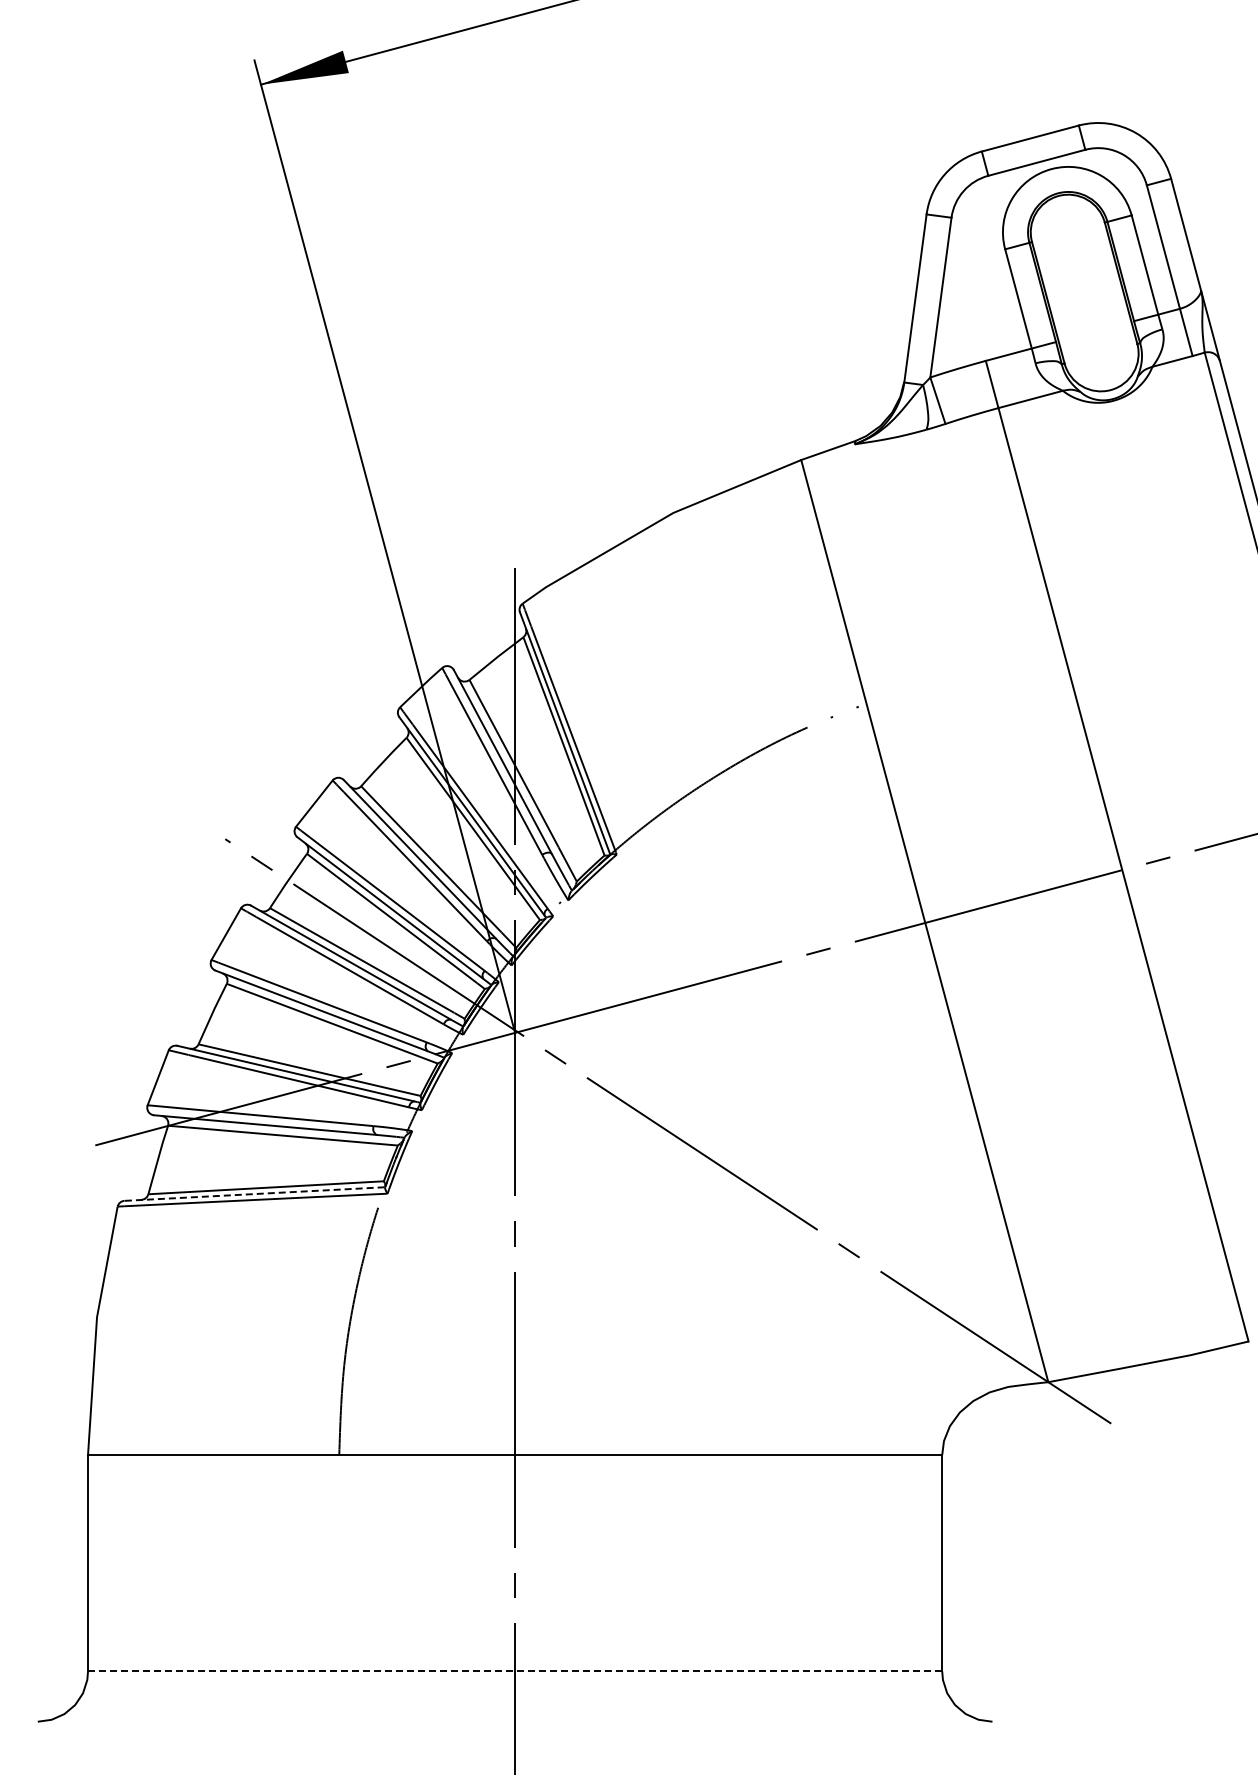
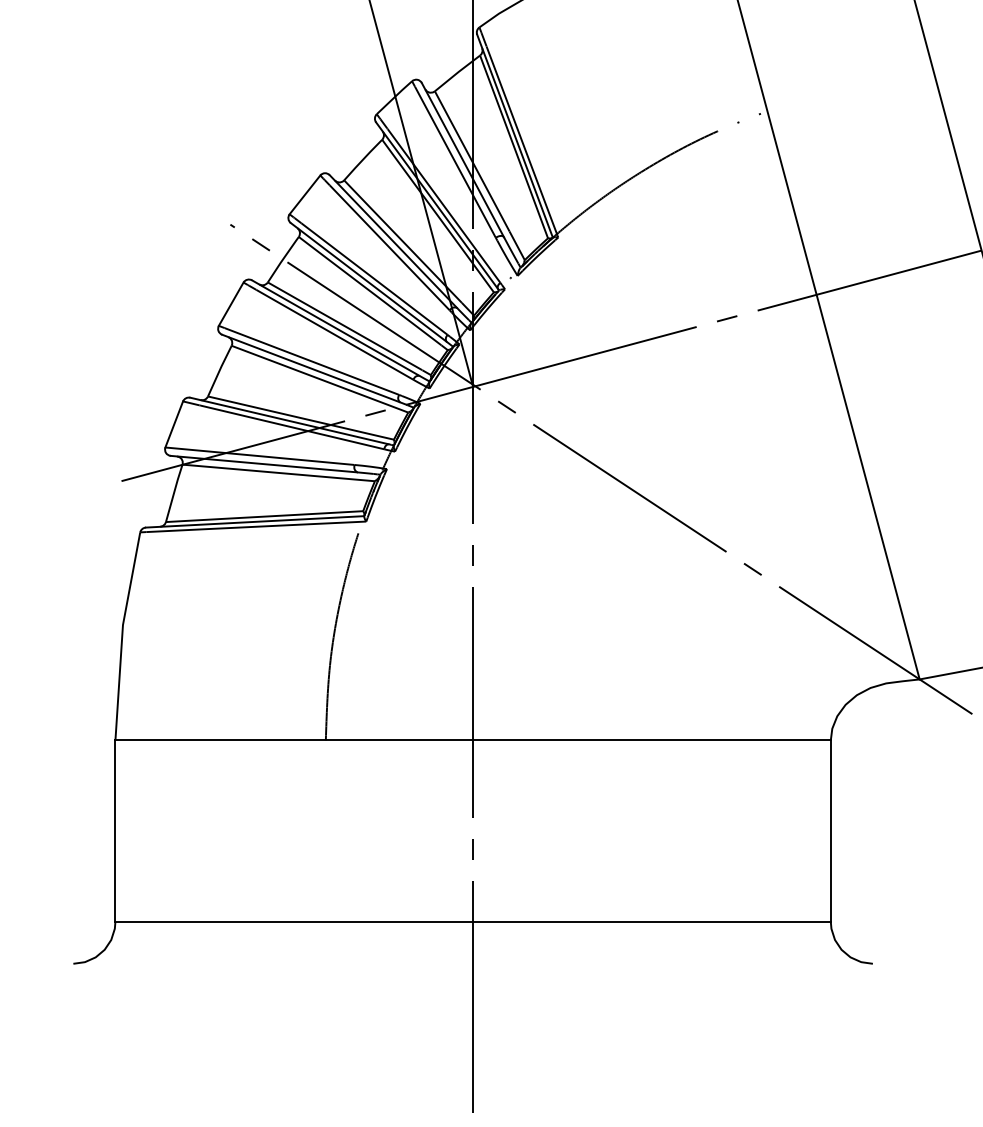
line: (254, 1194) -> (254, 522), dashed -> solid
line: (514, 1671) -> (472, 921), dashed -> solid

